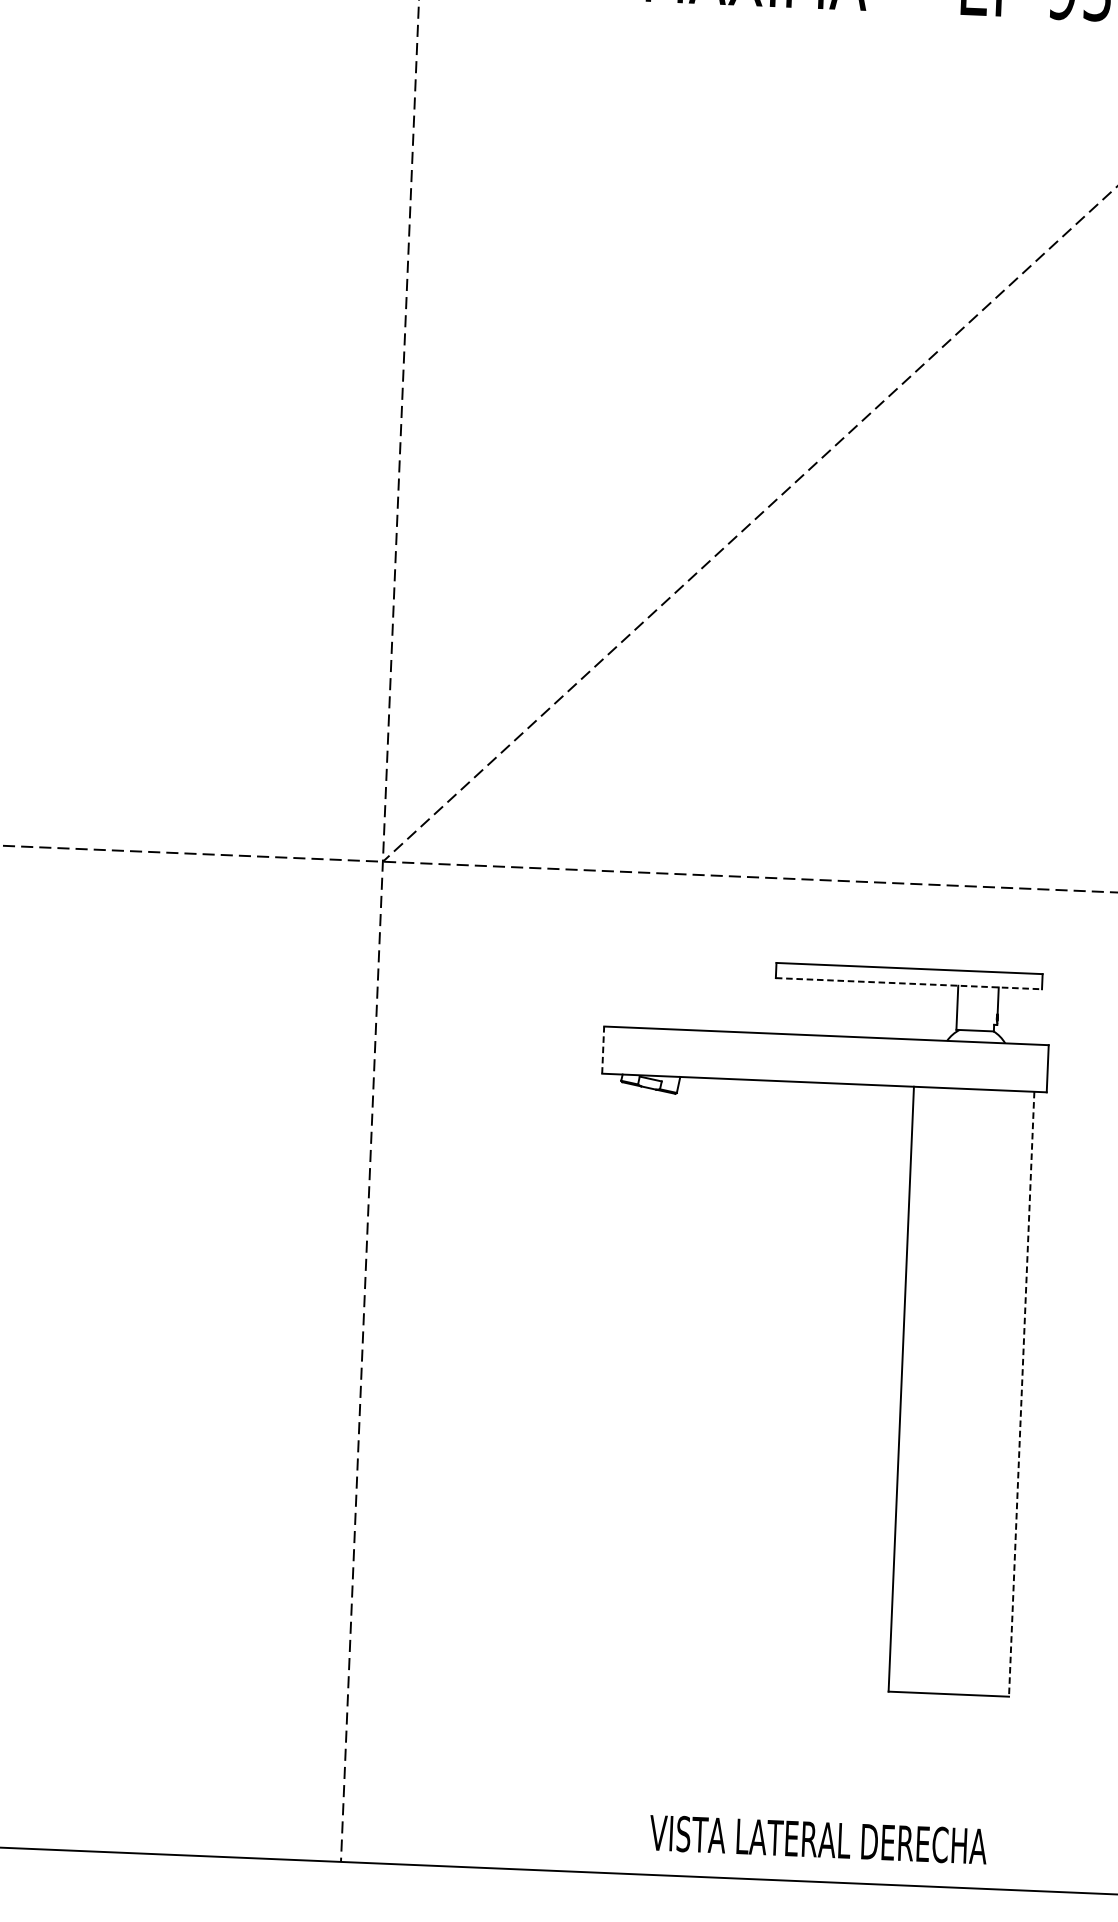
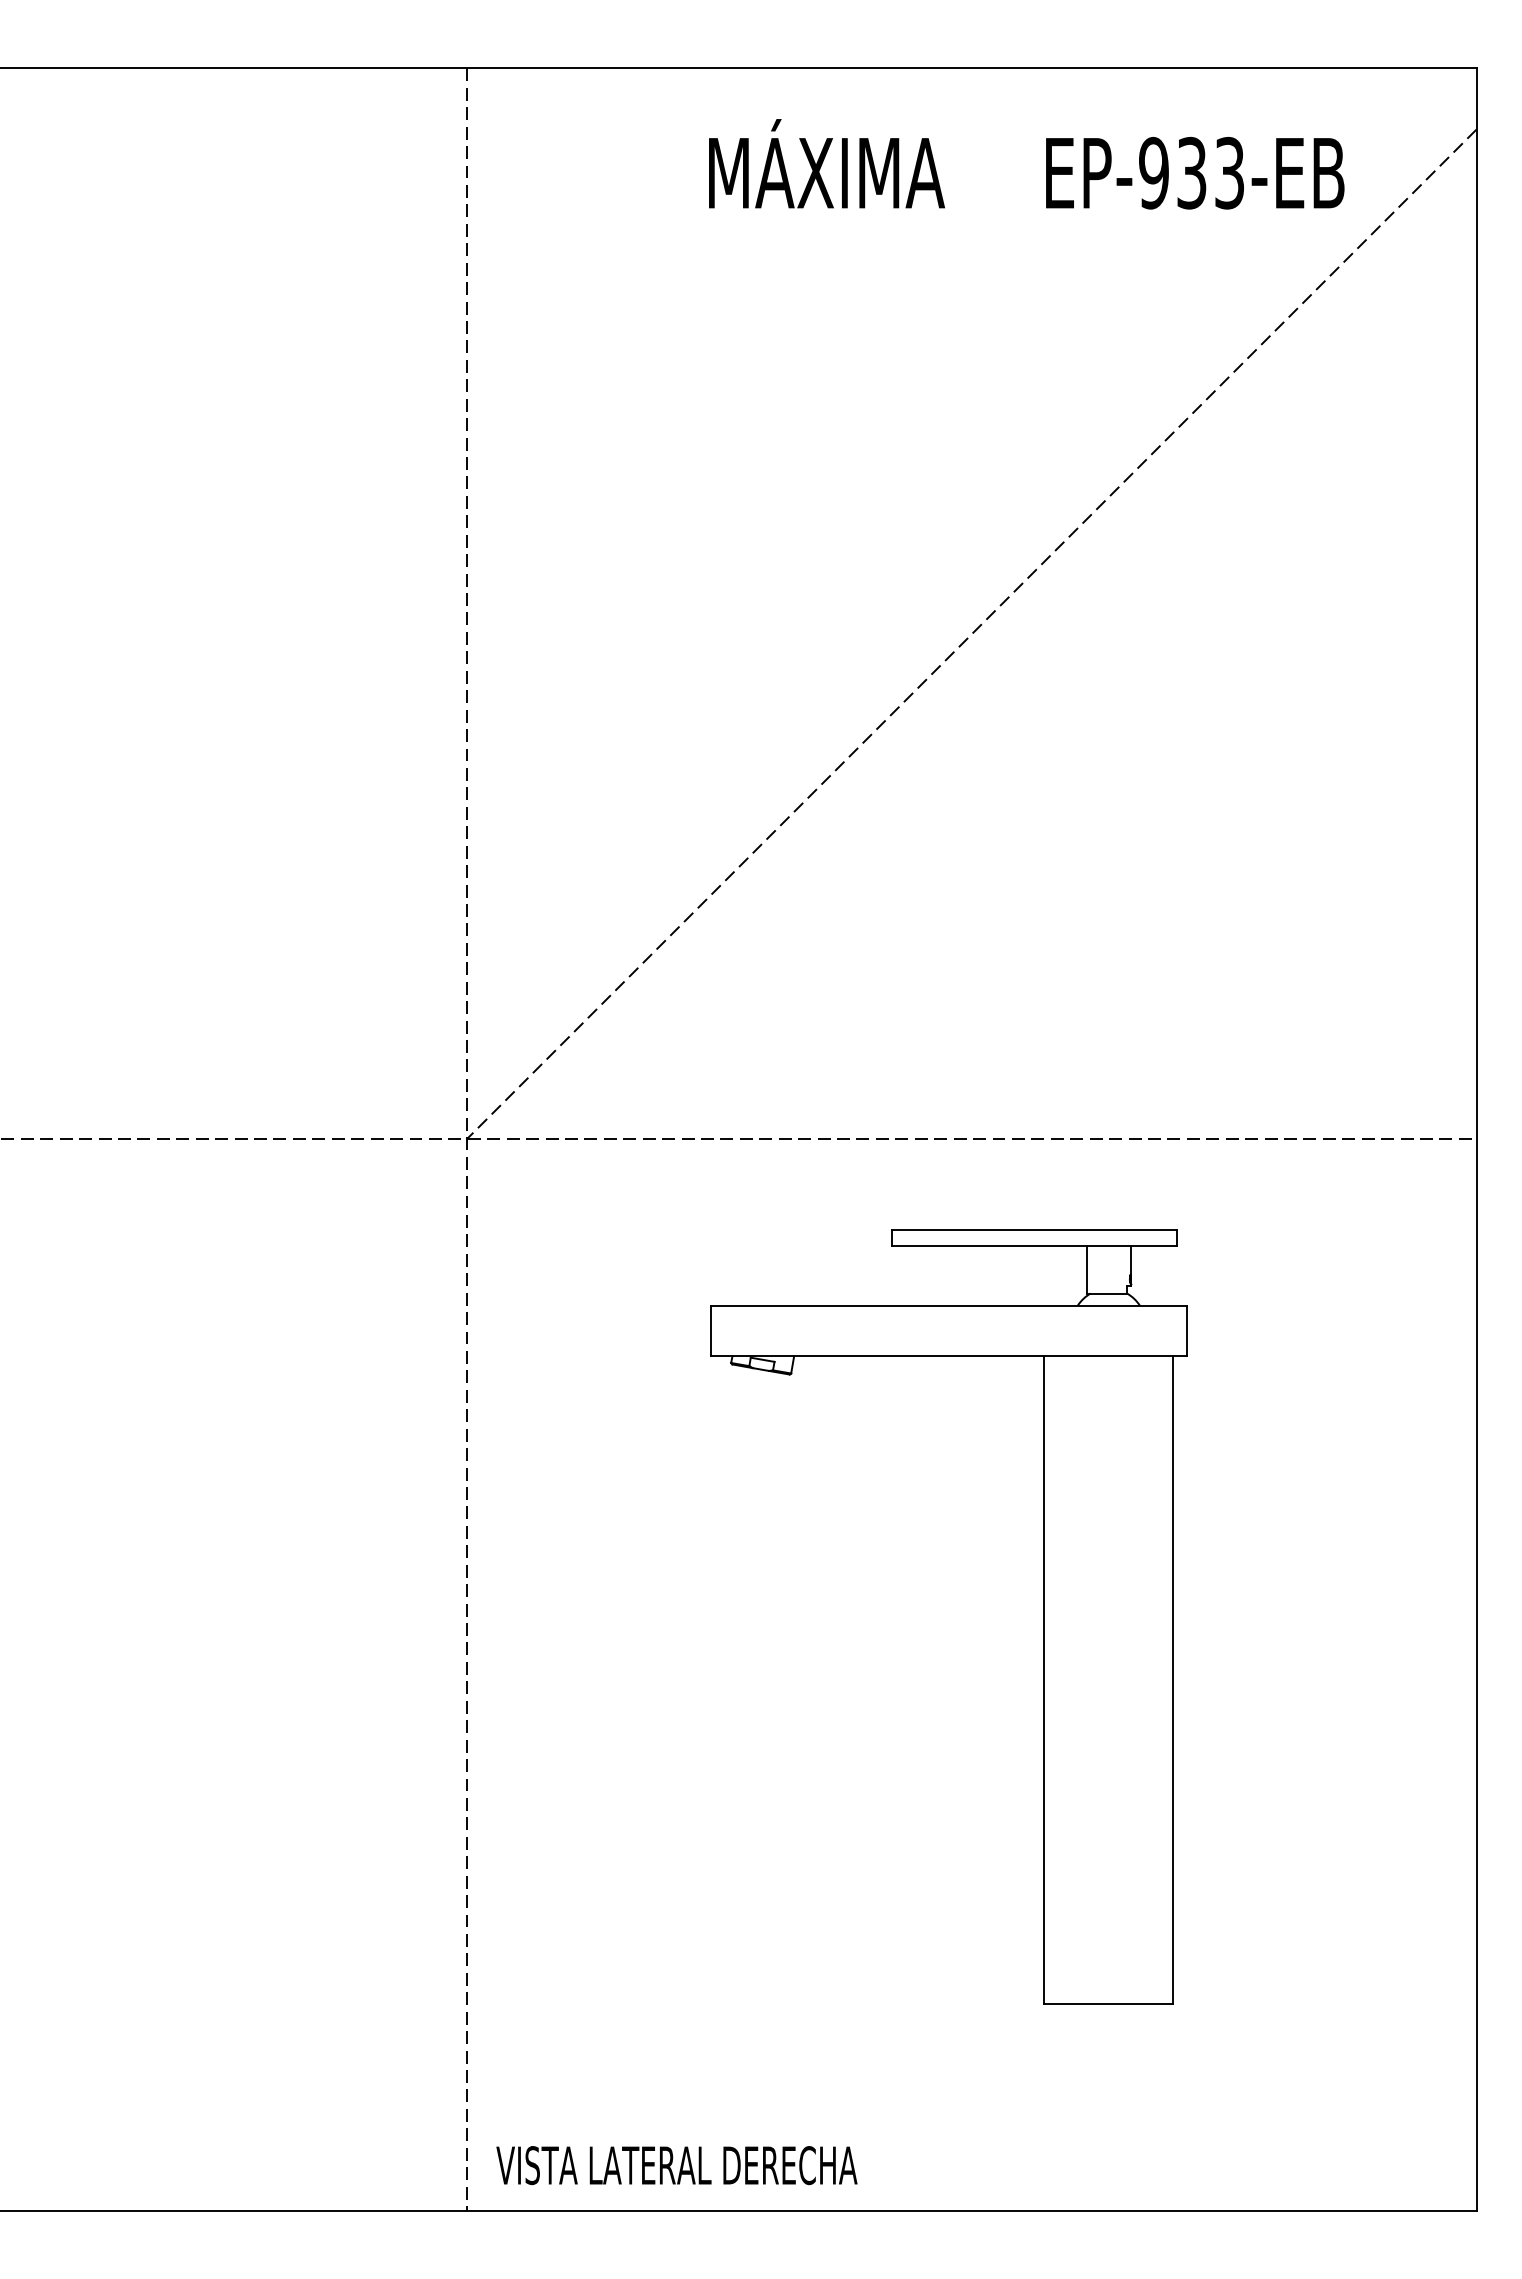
line: (909, 983) -> (1034, 1246), dashed -> solid
line: (603, 1049) -> (710, 1330), dashed -> solid
line: (1021, 1394) -> (1173, 1680), dashed -> solid
text: (817, 1839) -> (676, 2165), moved

